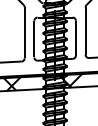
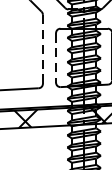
line: (24, 32) -> (42, 48), solid -> dashed
line: (34, 39) -> (56, 58), solid -> dashed

